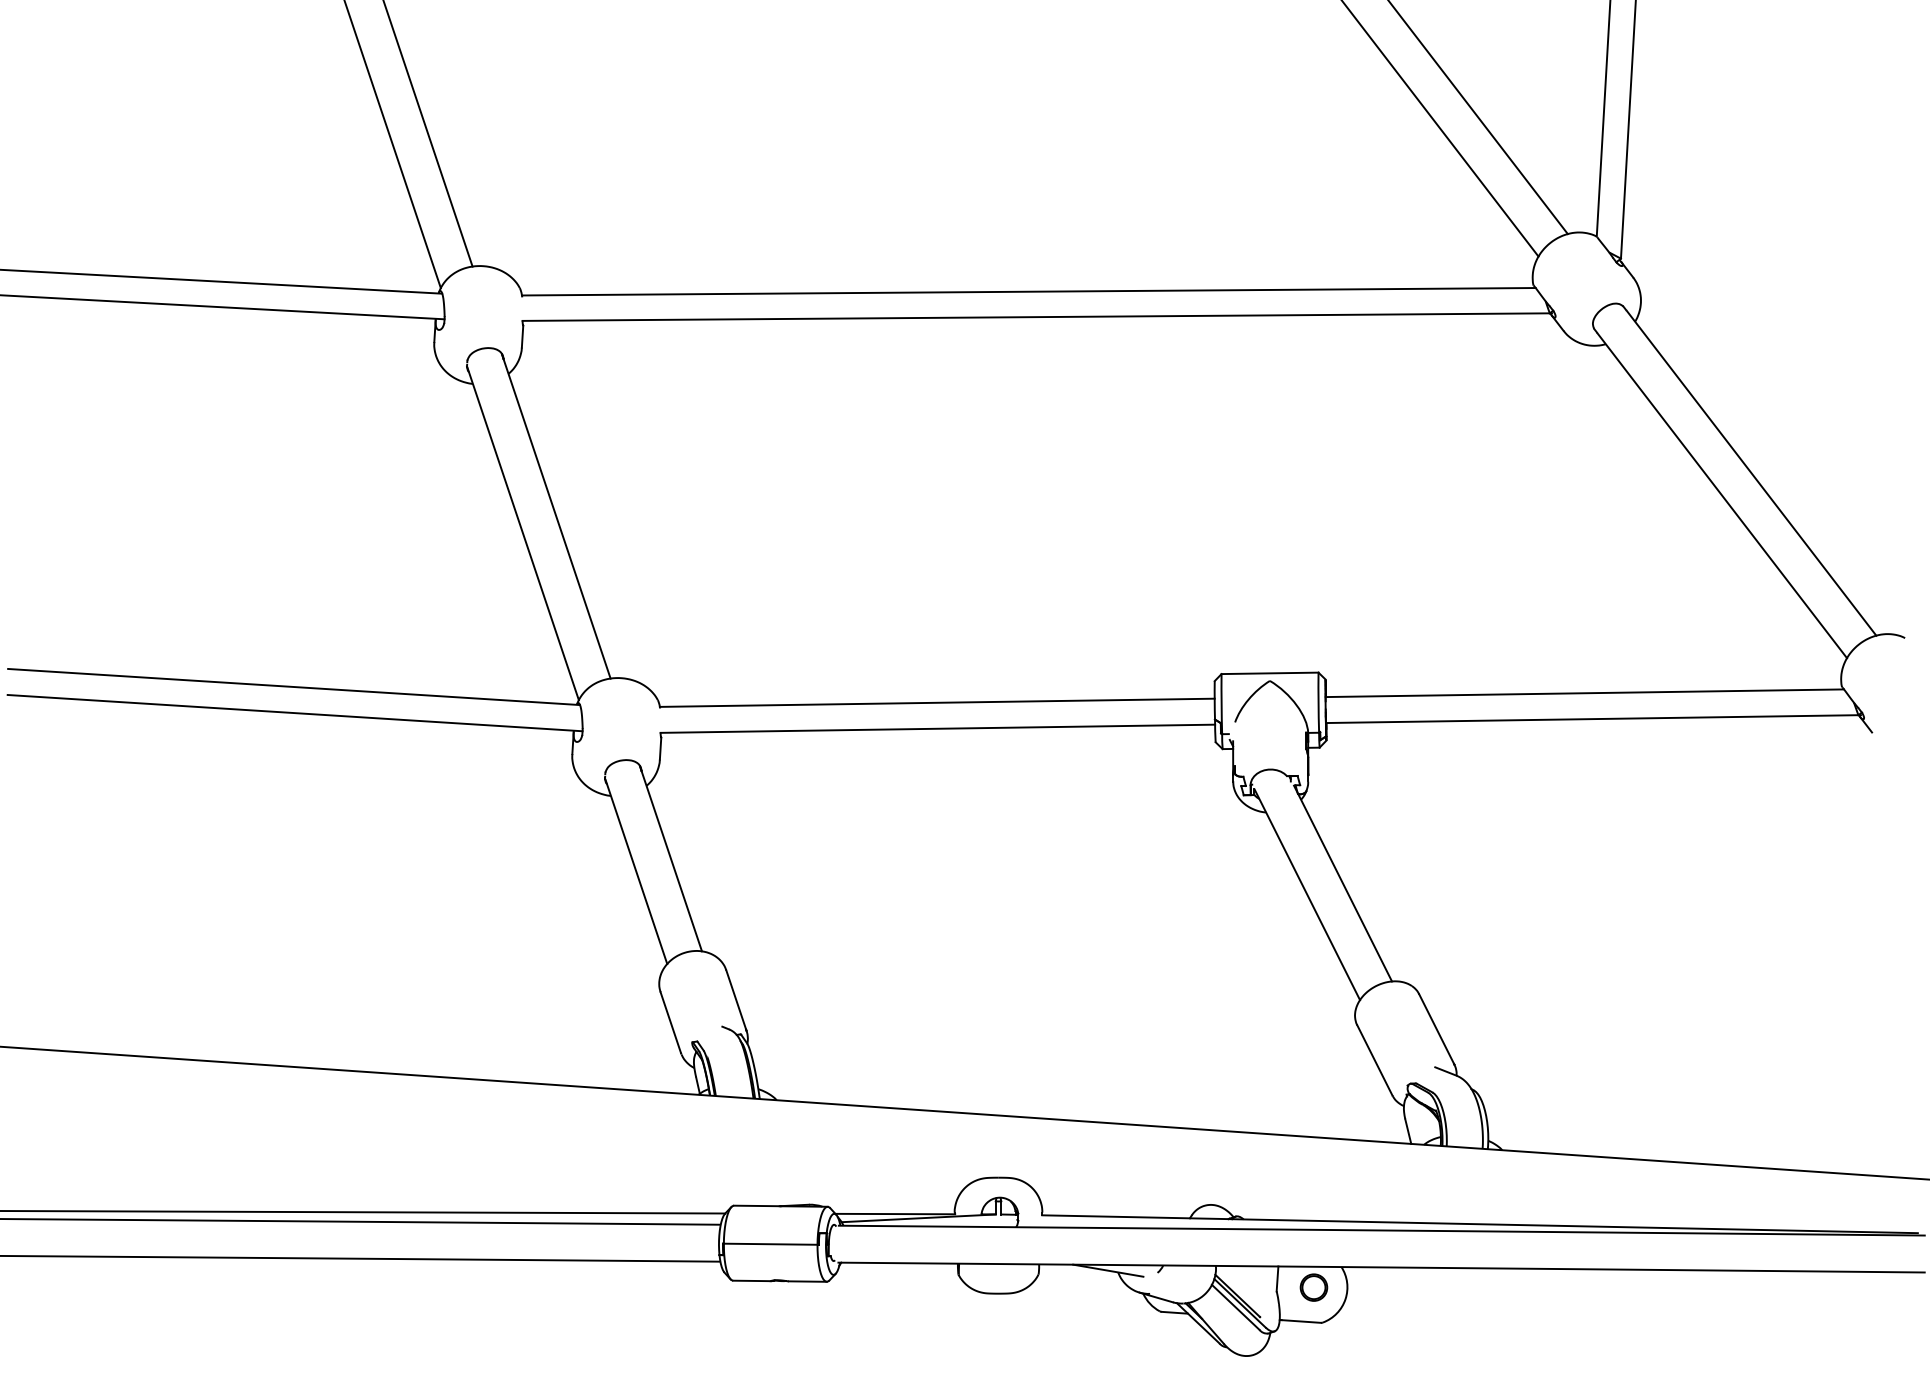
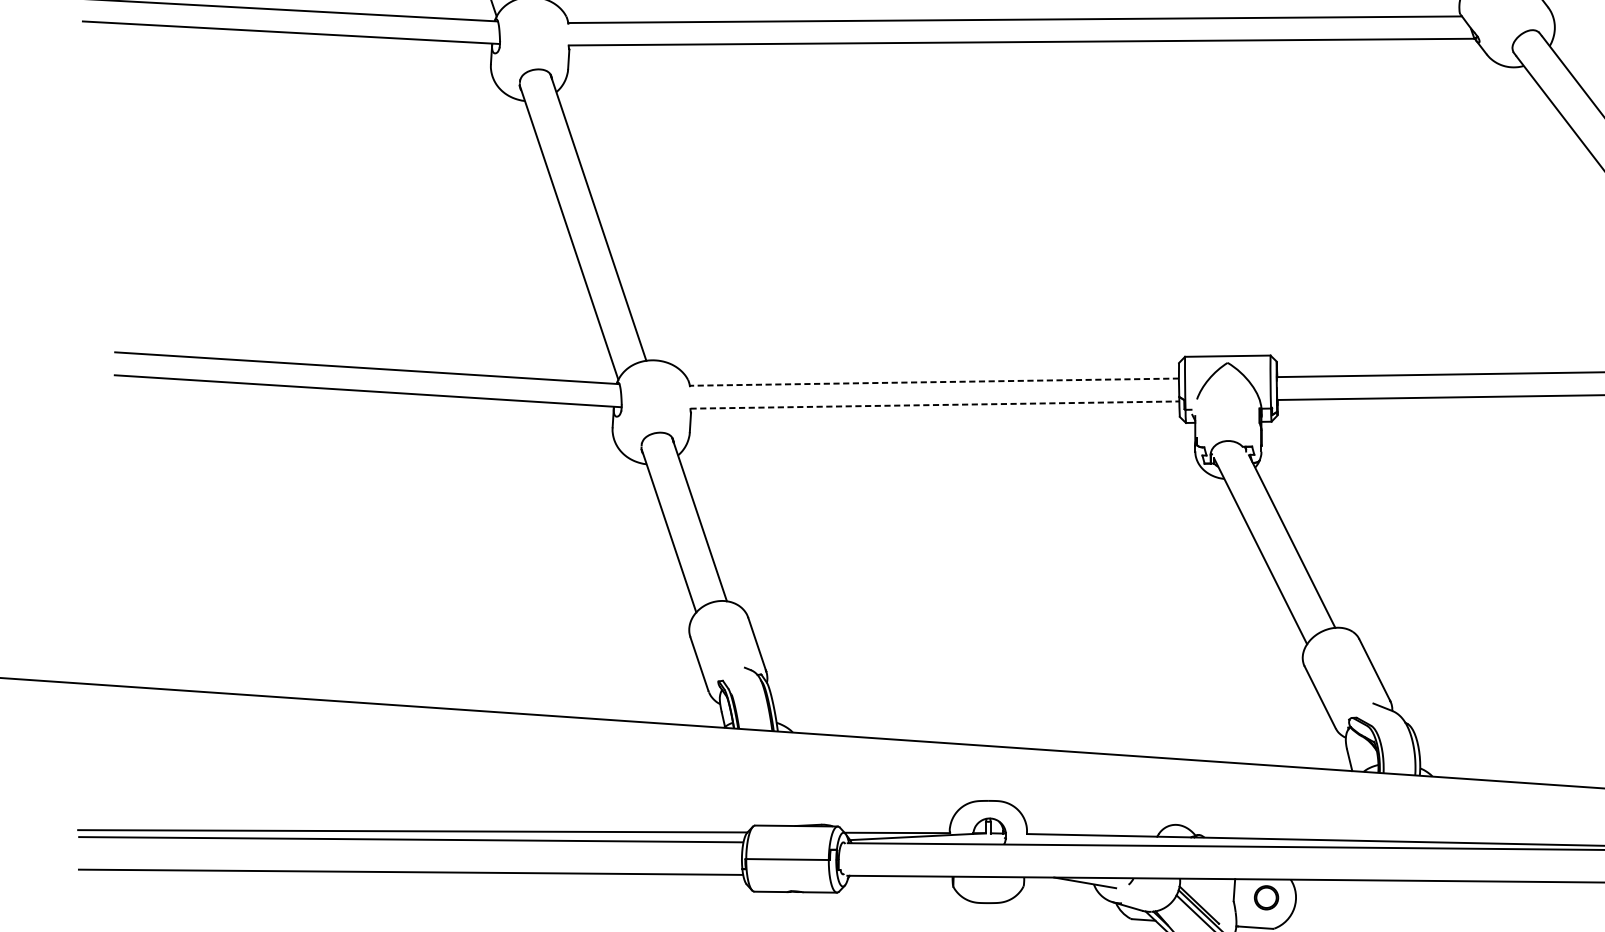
line: (936, 702) -> (933, 381), solid -> dashed
line: (938, 728) -> (935, 404), solid -> dashed

